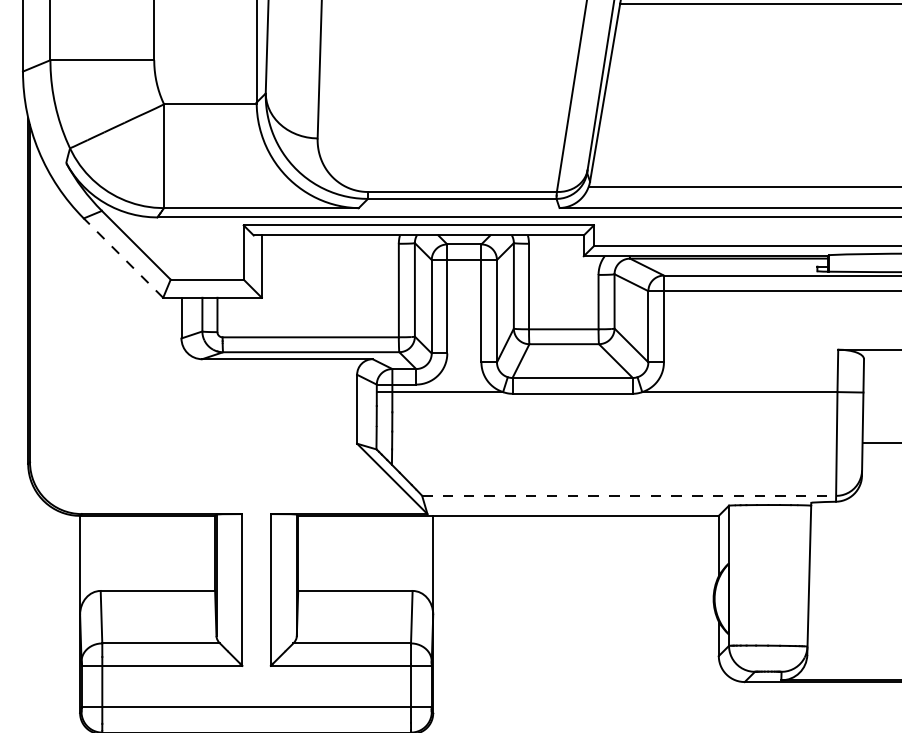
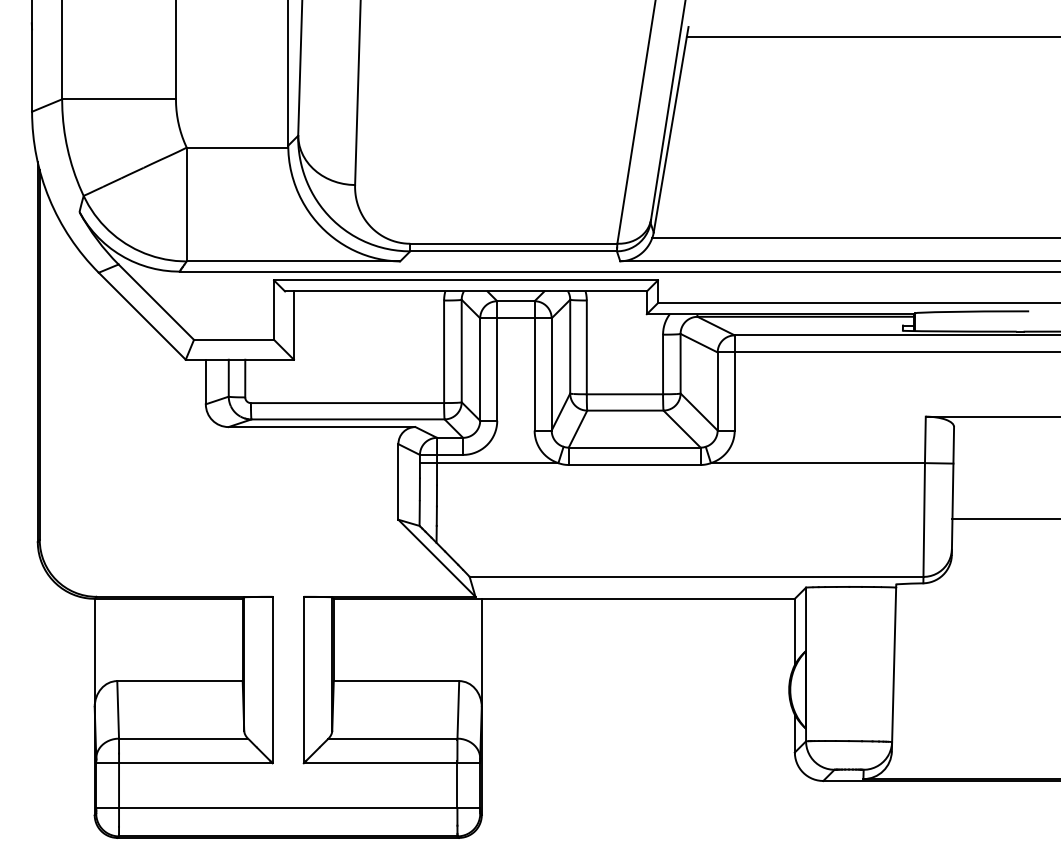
line: (123, 258) -> (142, 316), dashed -> solid
line: (629, 495) -> (696, 576), dashed -> solid

